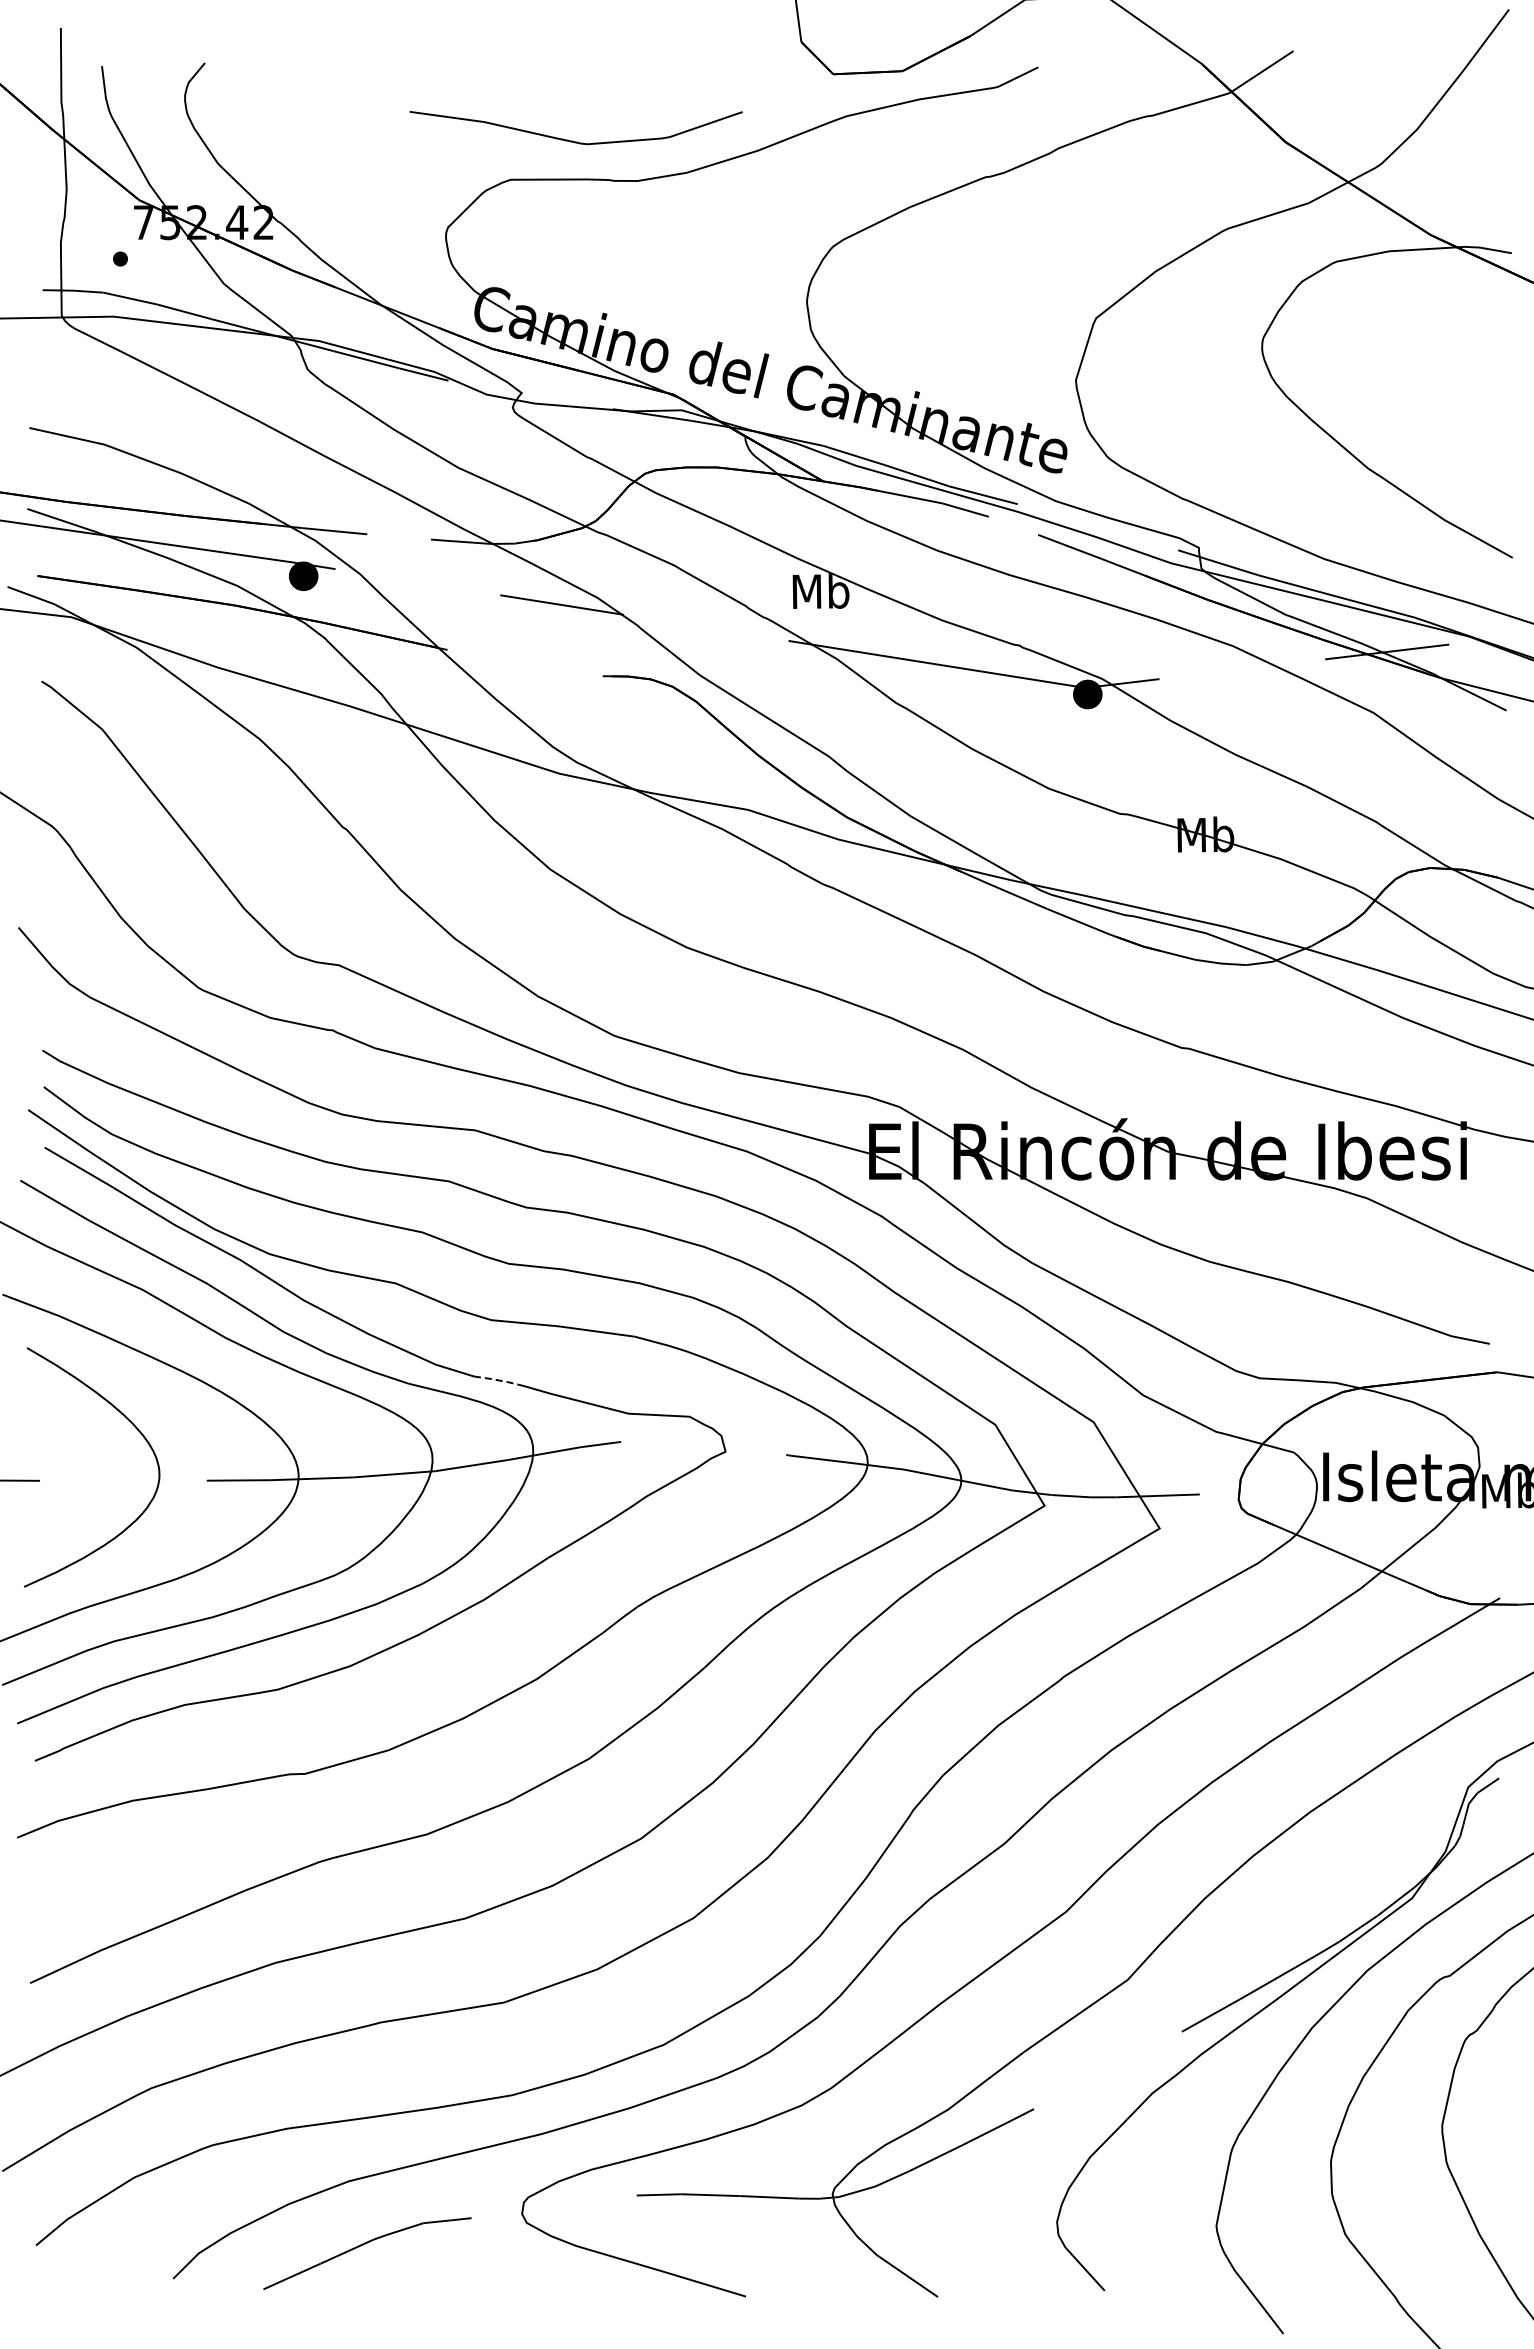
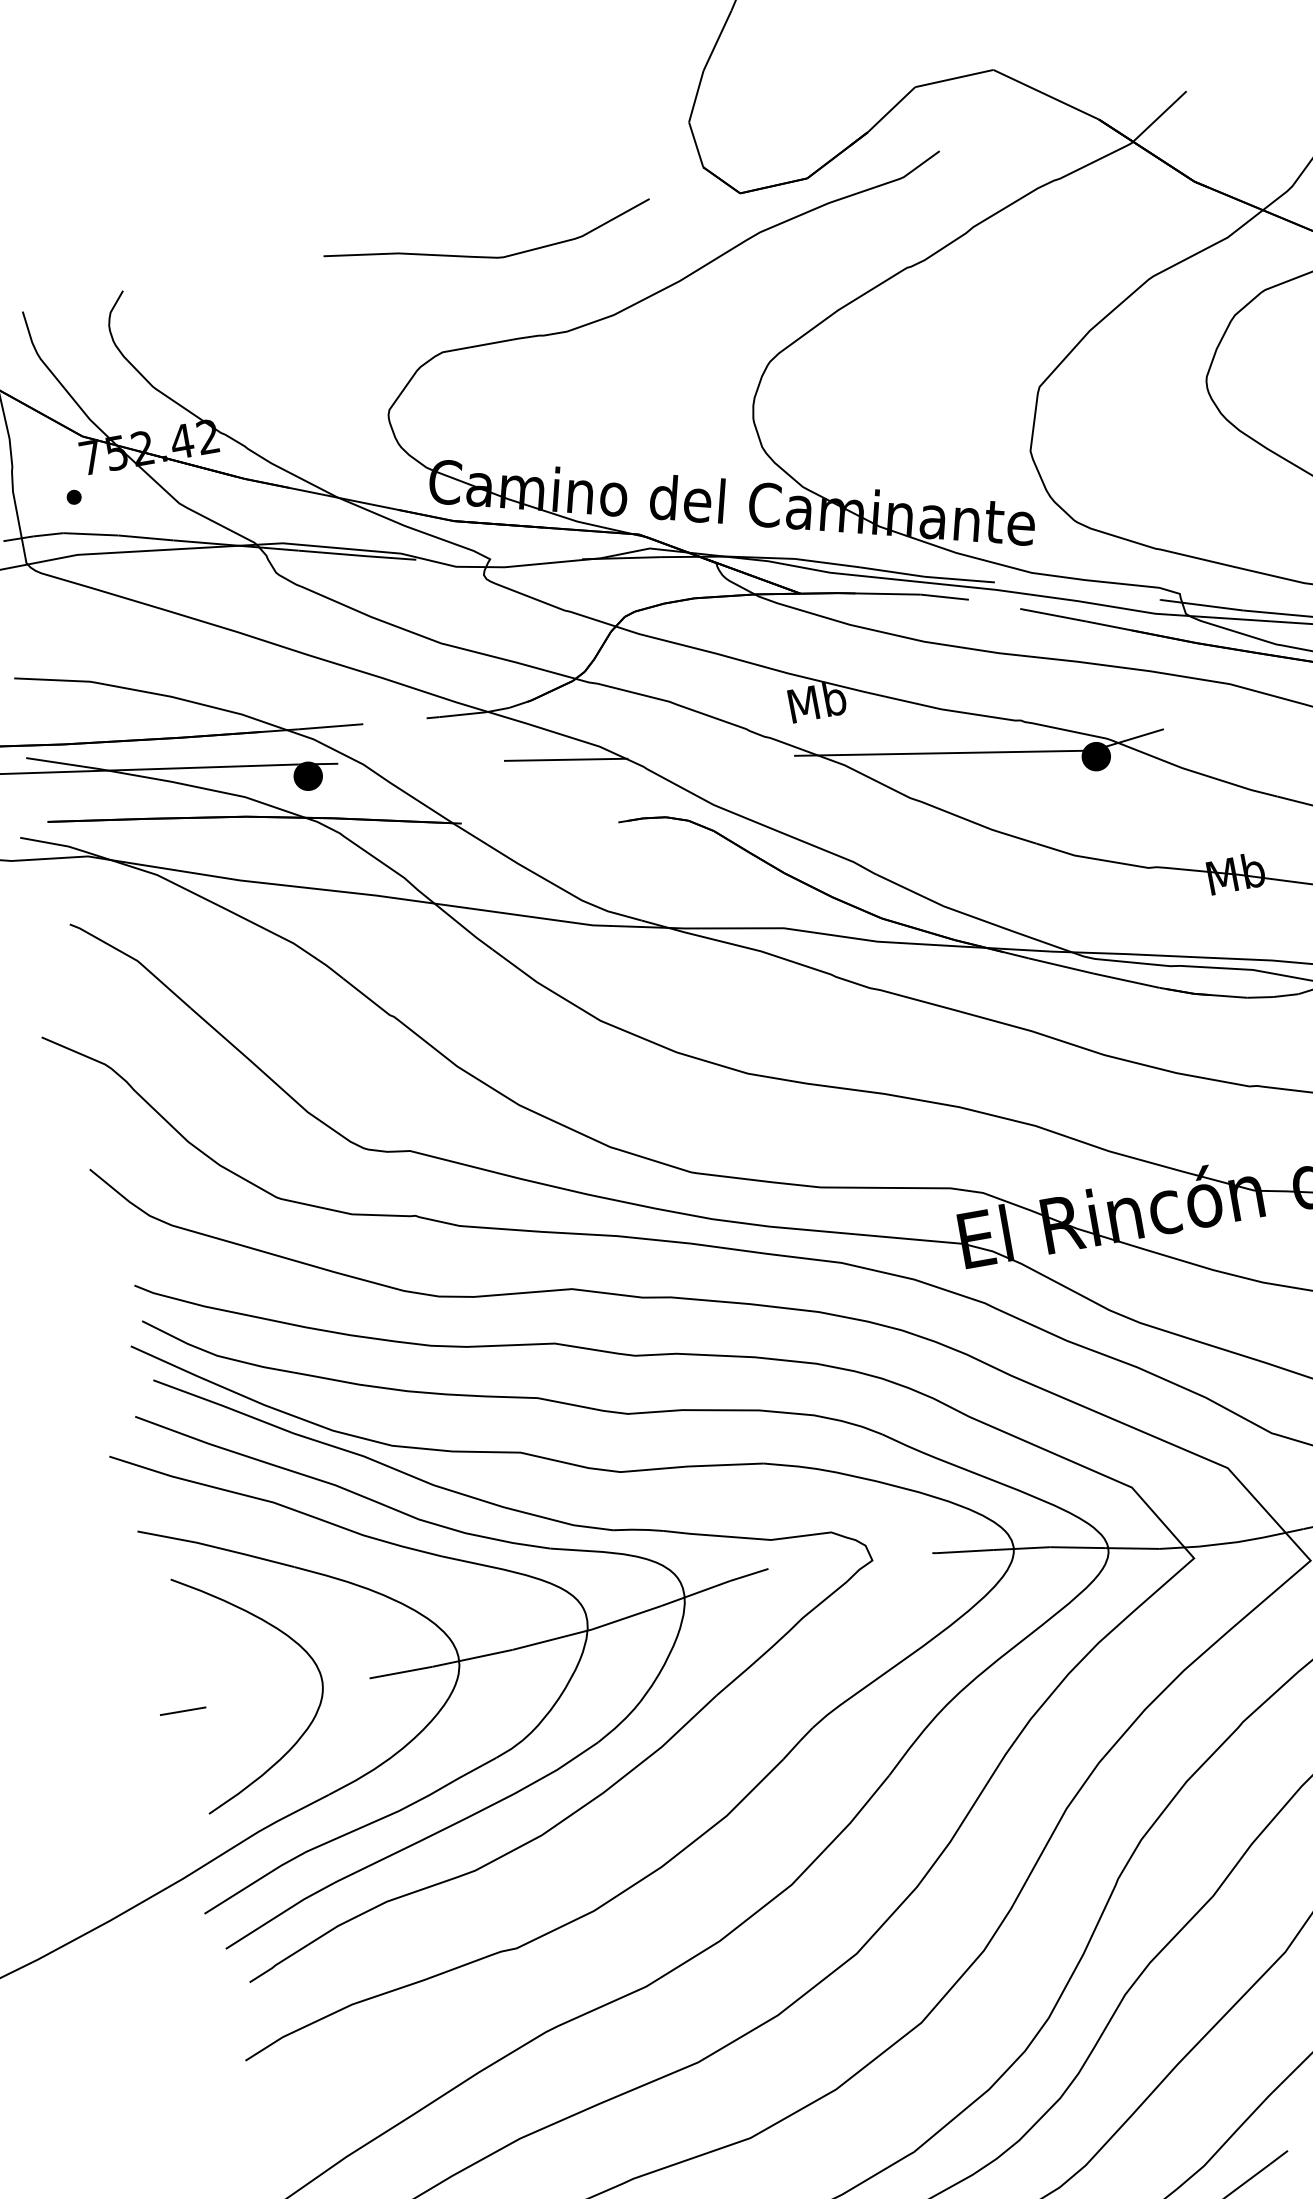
curve: (572, 140) -> (487, 256), moved
line: (499, 1380) -> (638, 1529), dashed -> solid

